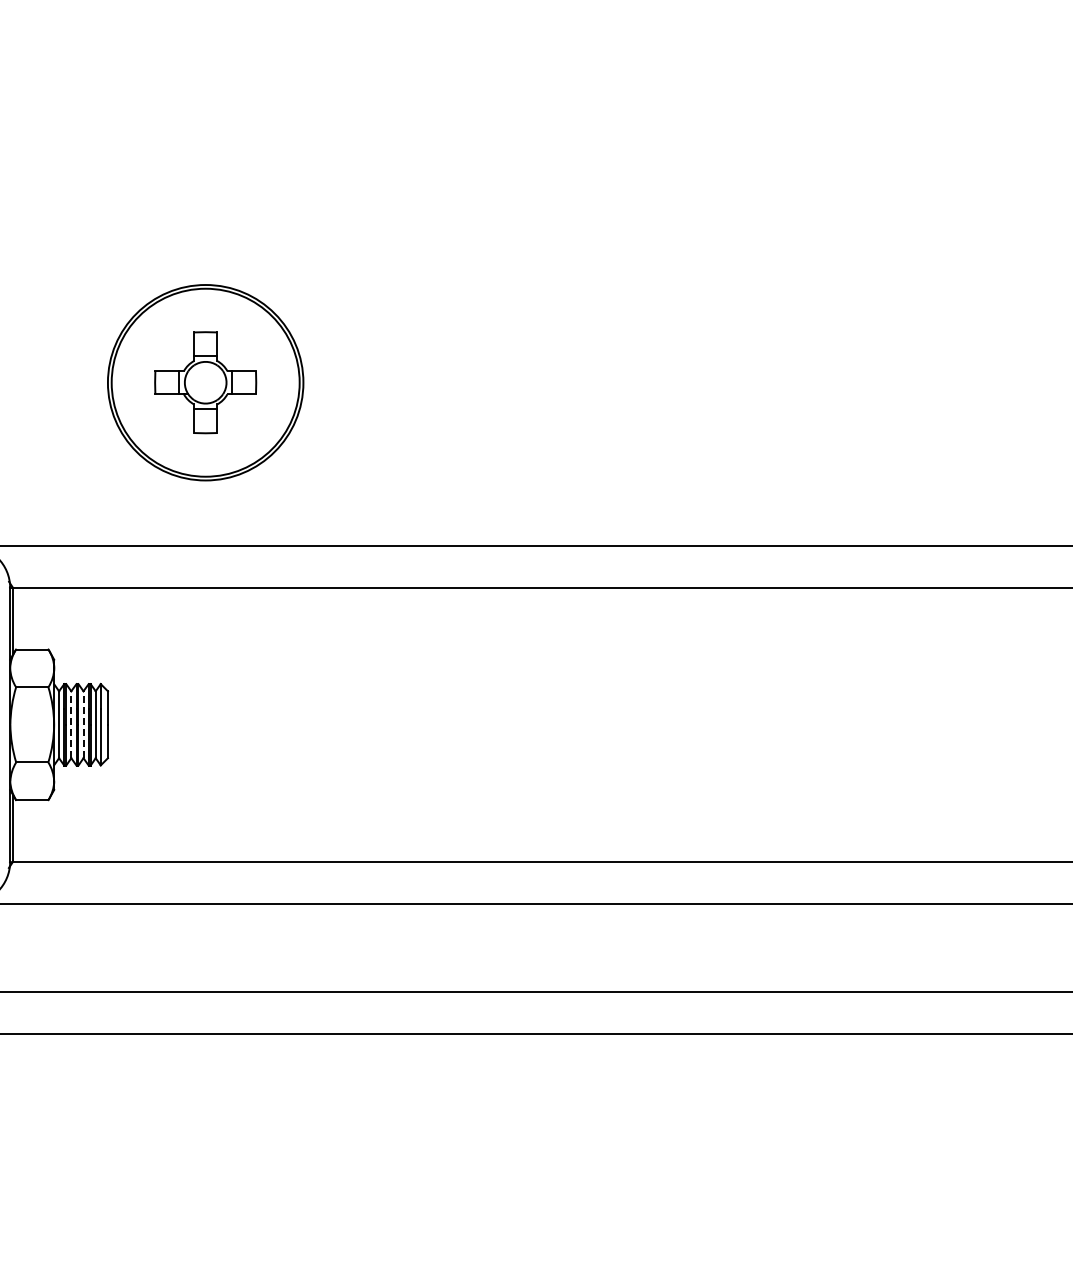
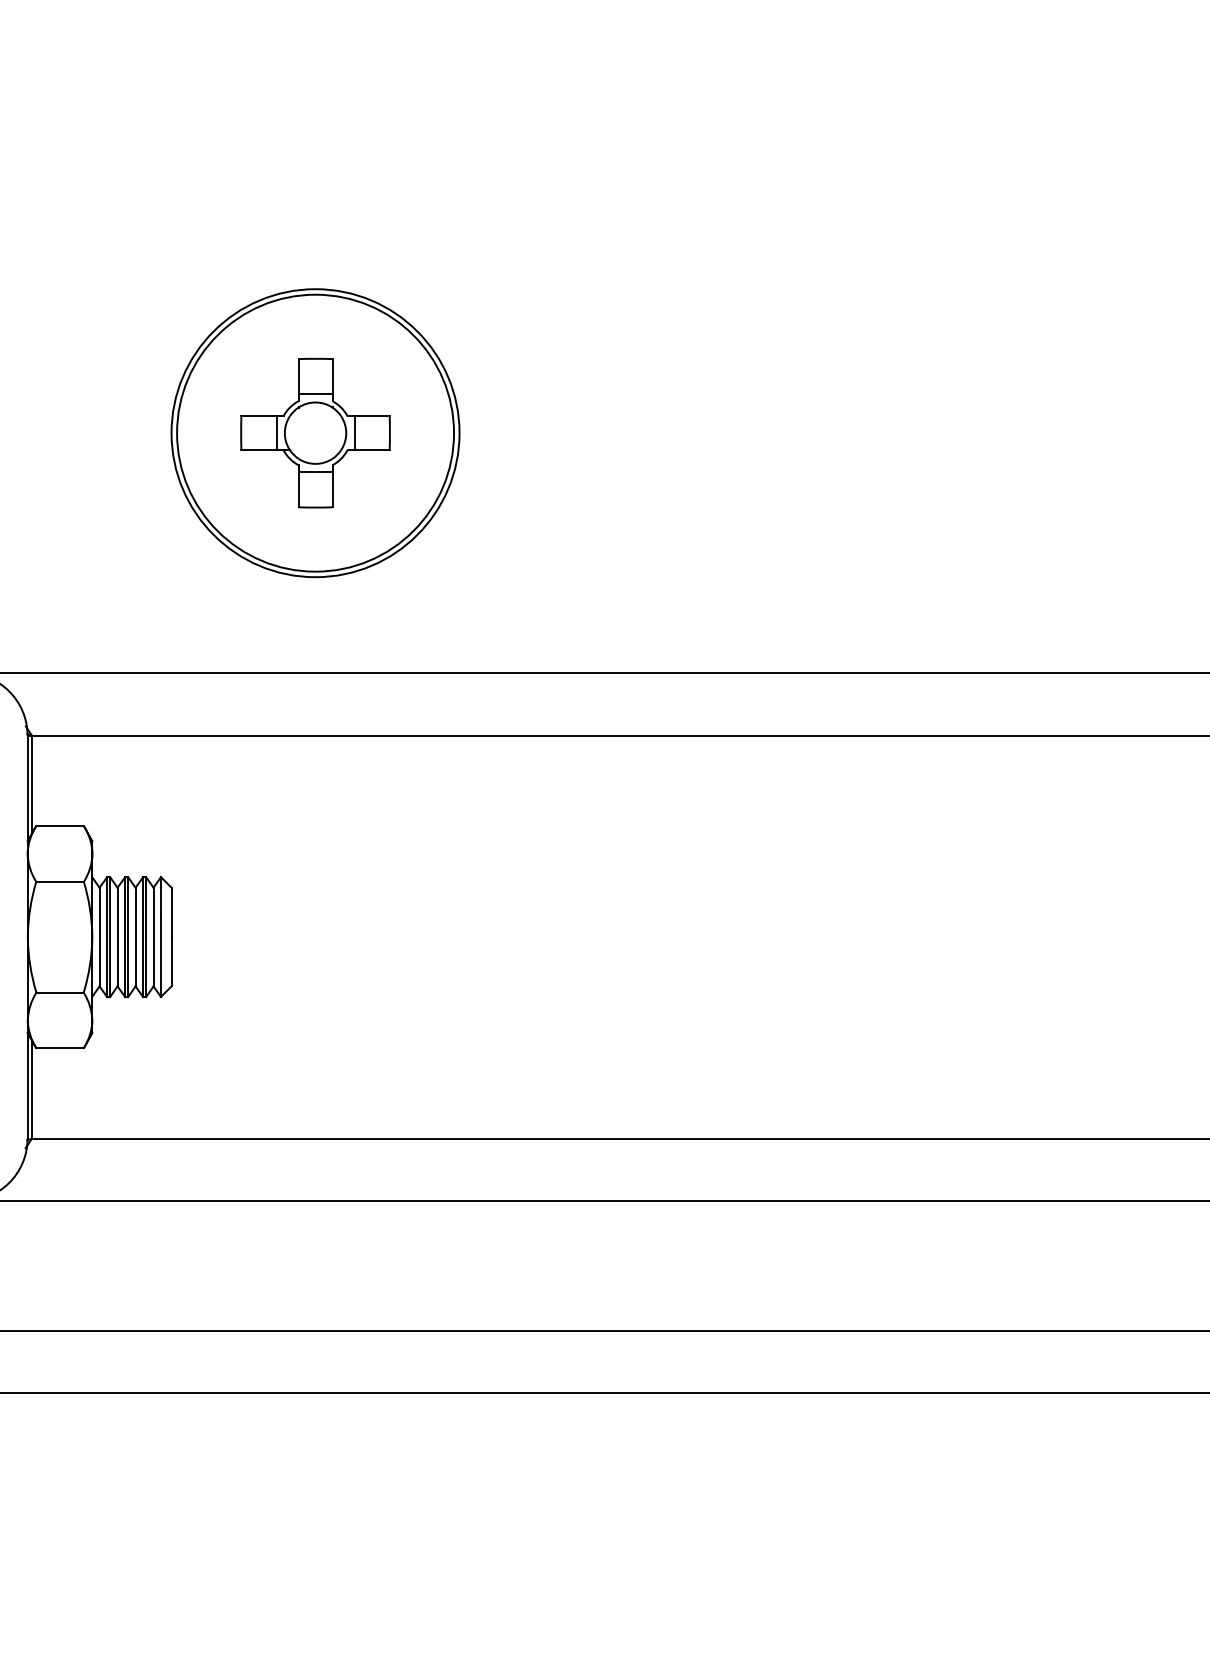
line: (71, 724) -> (117, 936), dashed -> solid
line: (83, 724) -> (135, 936), dashed -> solid

